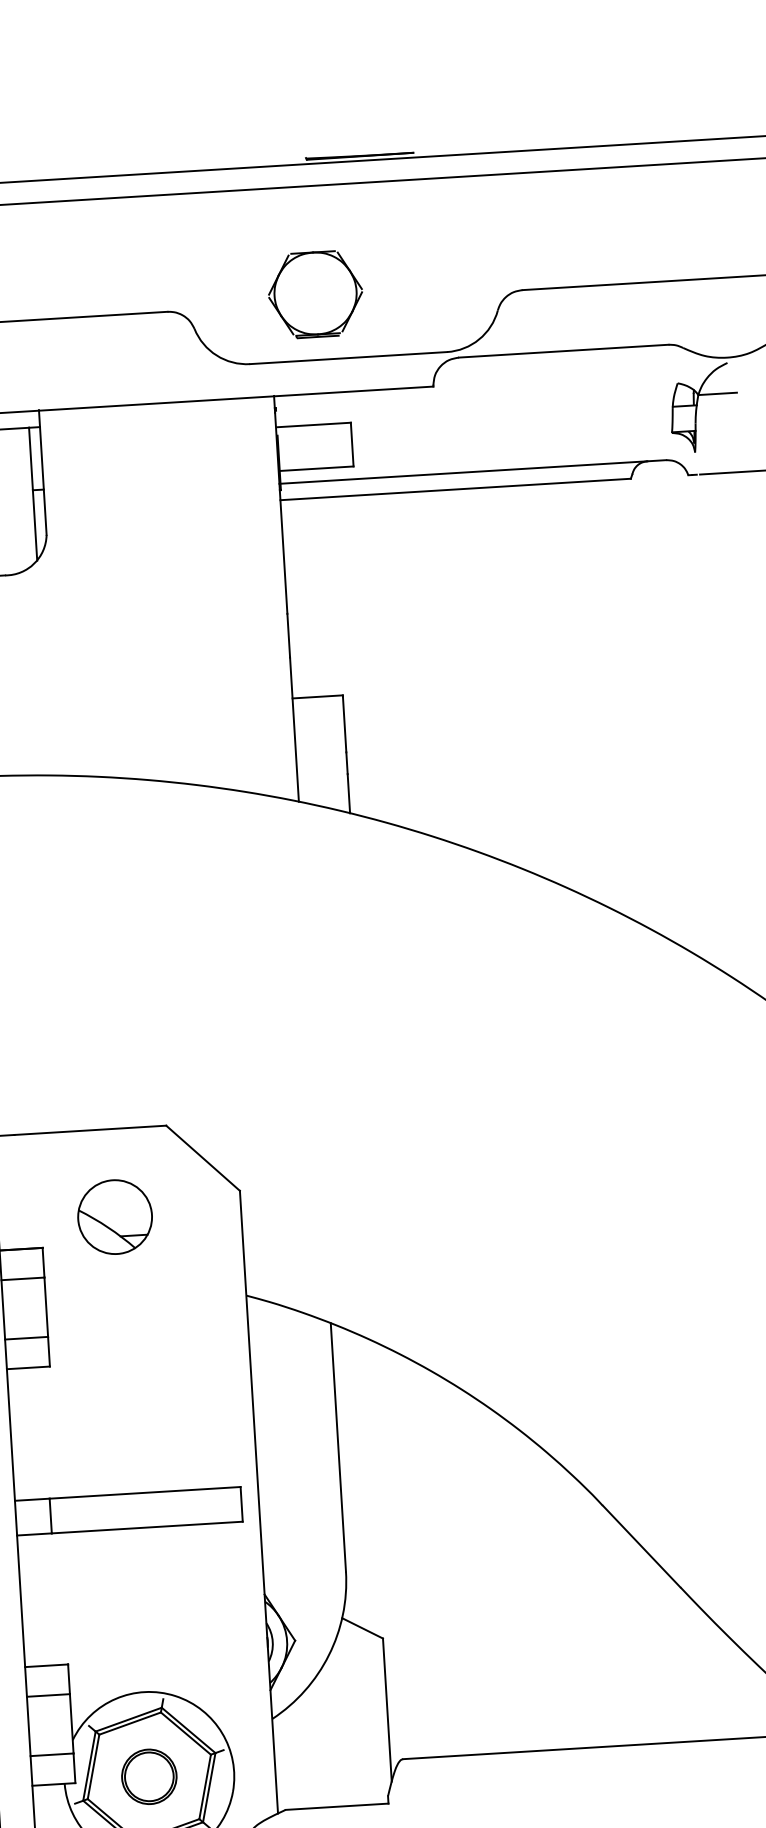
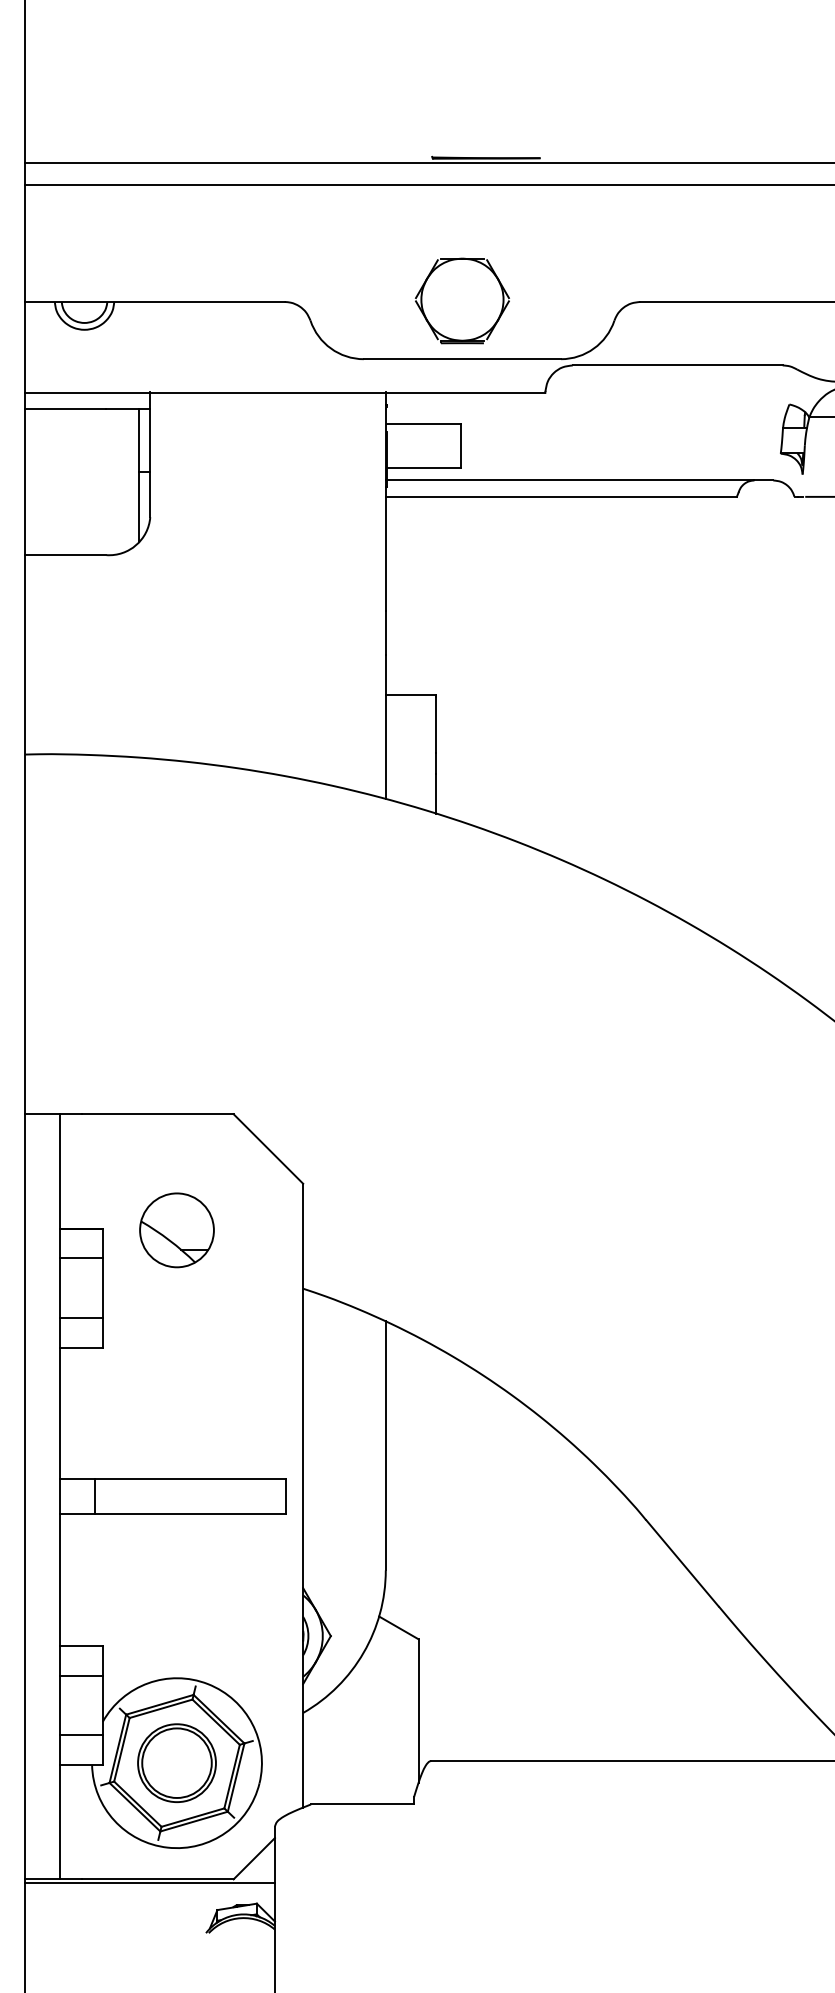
part: (315, 294) -> (462, 300), moved
part: (114, 1217) -> (176, 1230), moved
part: (148, 1776) -> (176, 1762), size x1.43

